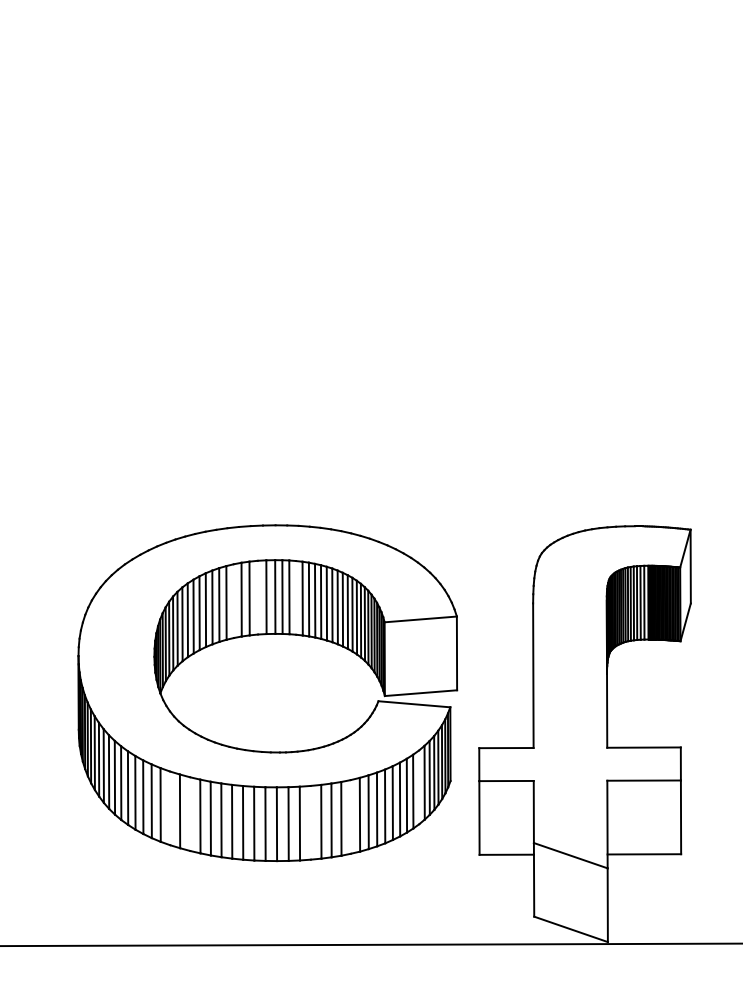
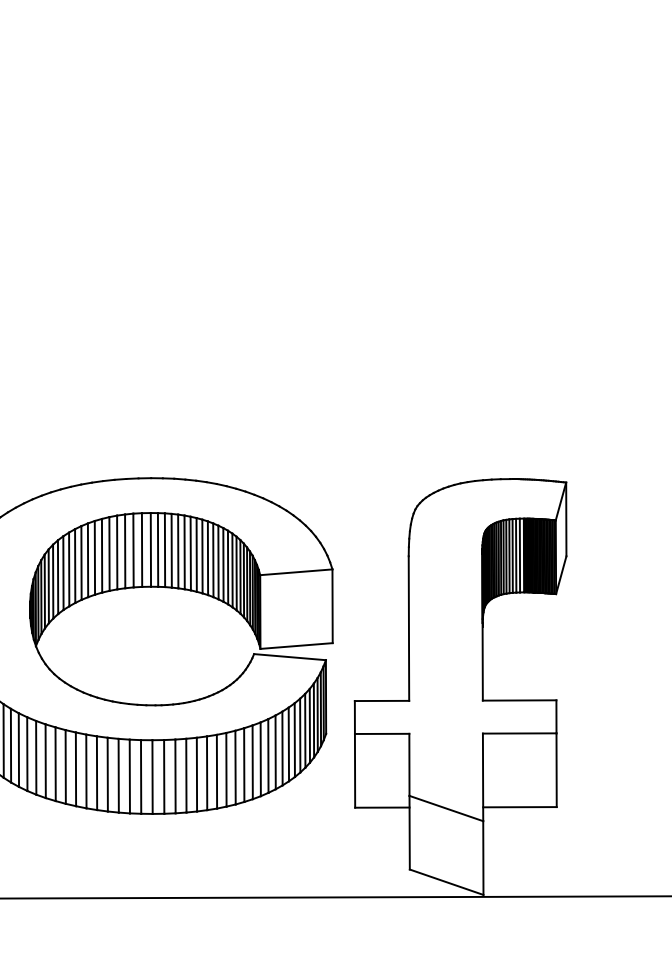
line: (257, 597) -> (133, 550), added
line: (296, 597) -> (172, 550), added
line: (233, 601) -> (109, 554), added
line: (419, 787) -> (295, 740), added
line: (170, 808) -> (46, 761), added
line: (190, 813) -> (66, 766), added
line: (350, 816) -> (226, 769), added
line: (310, 822) -> (186, 775), added

